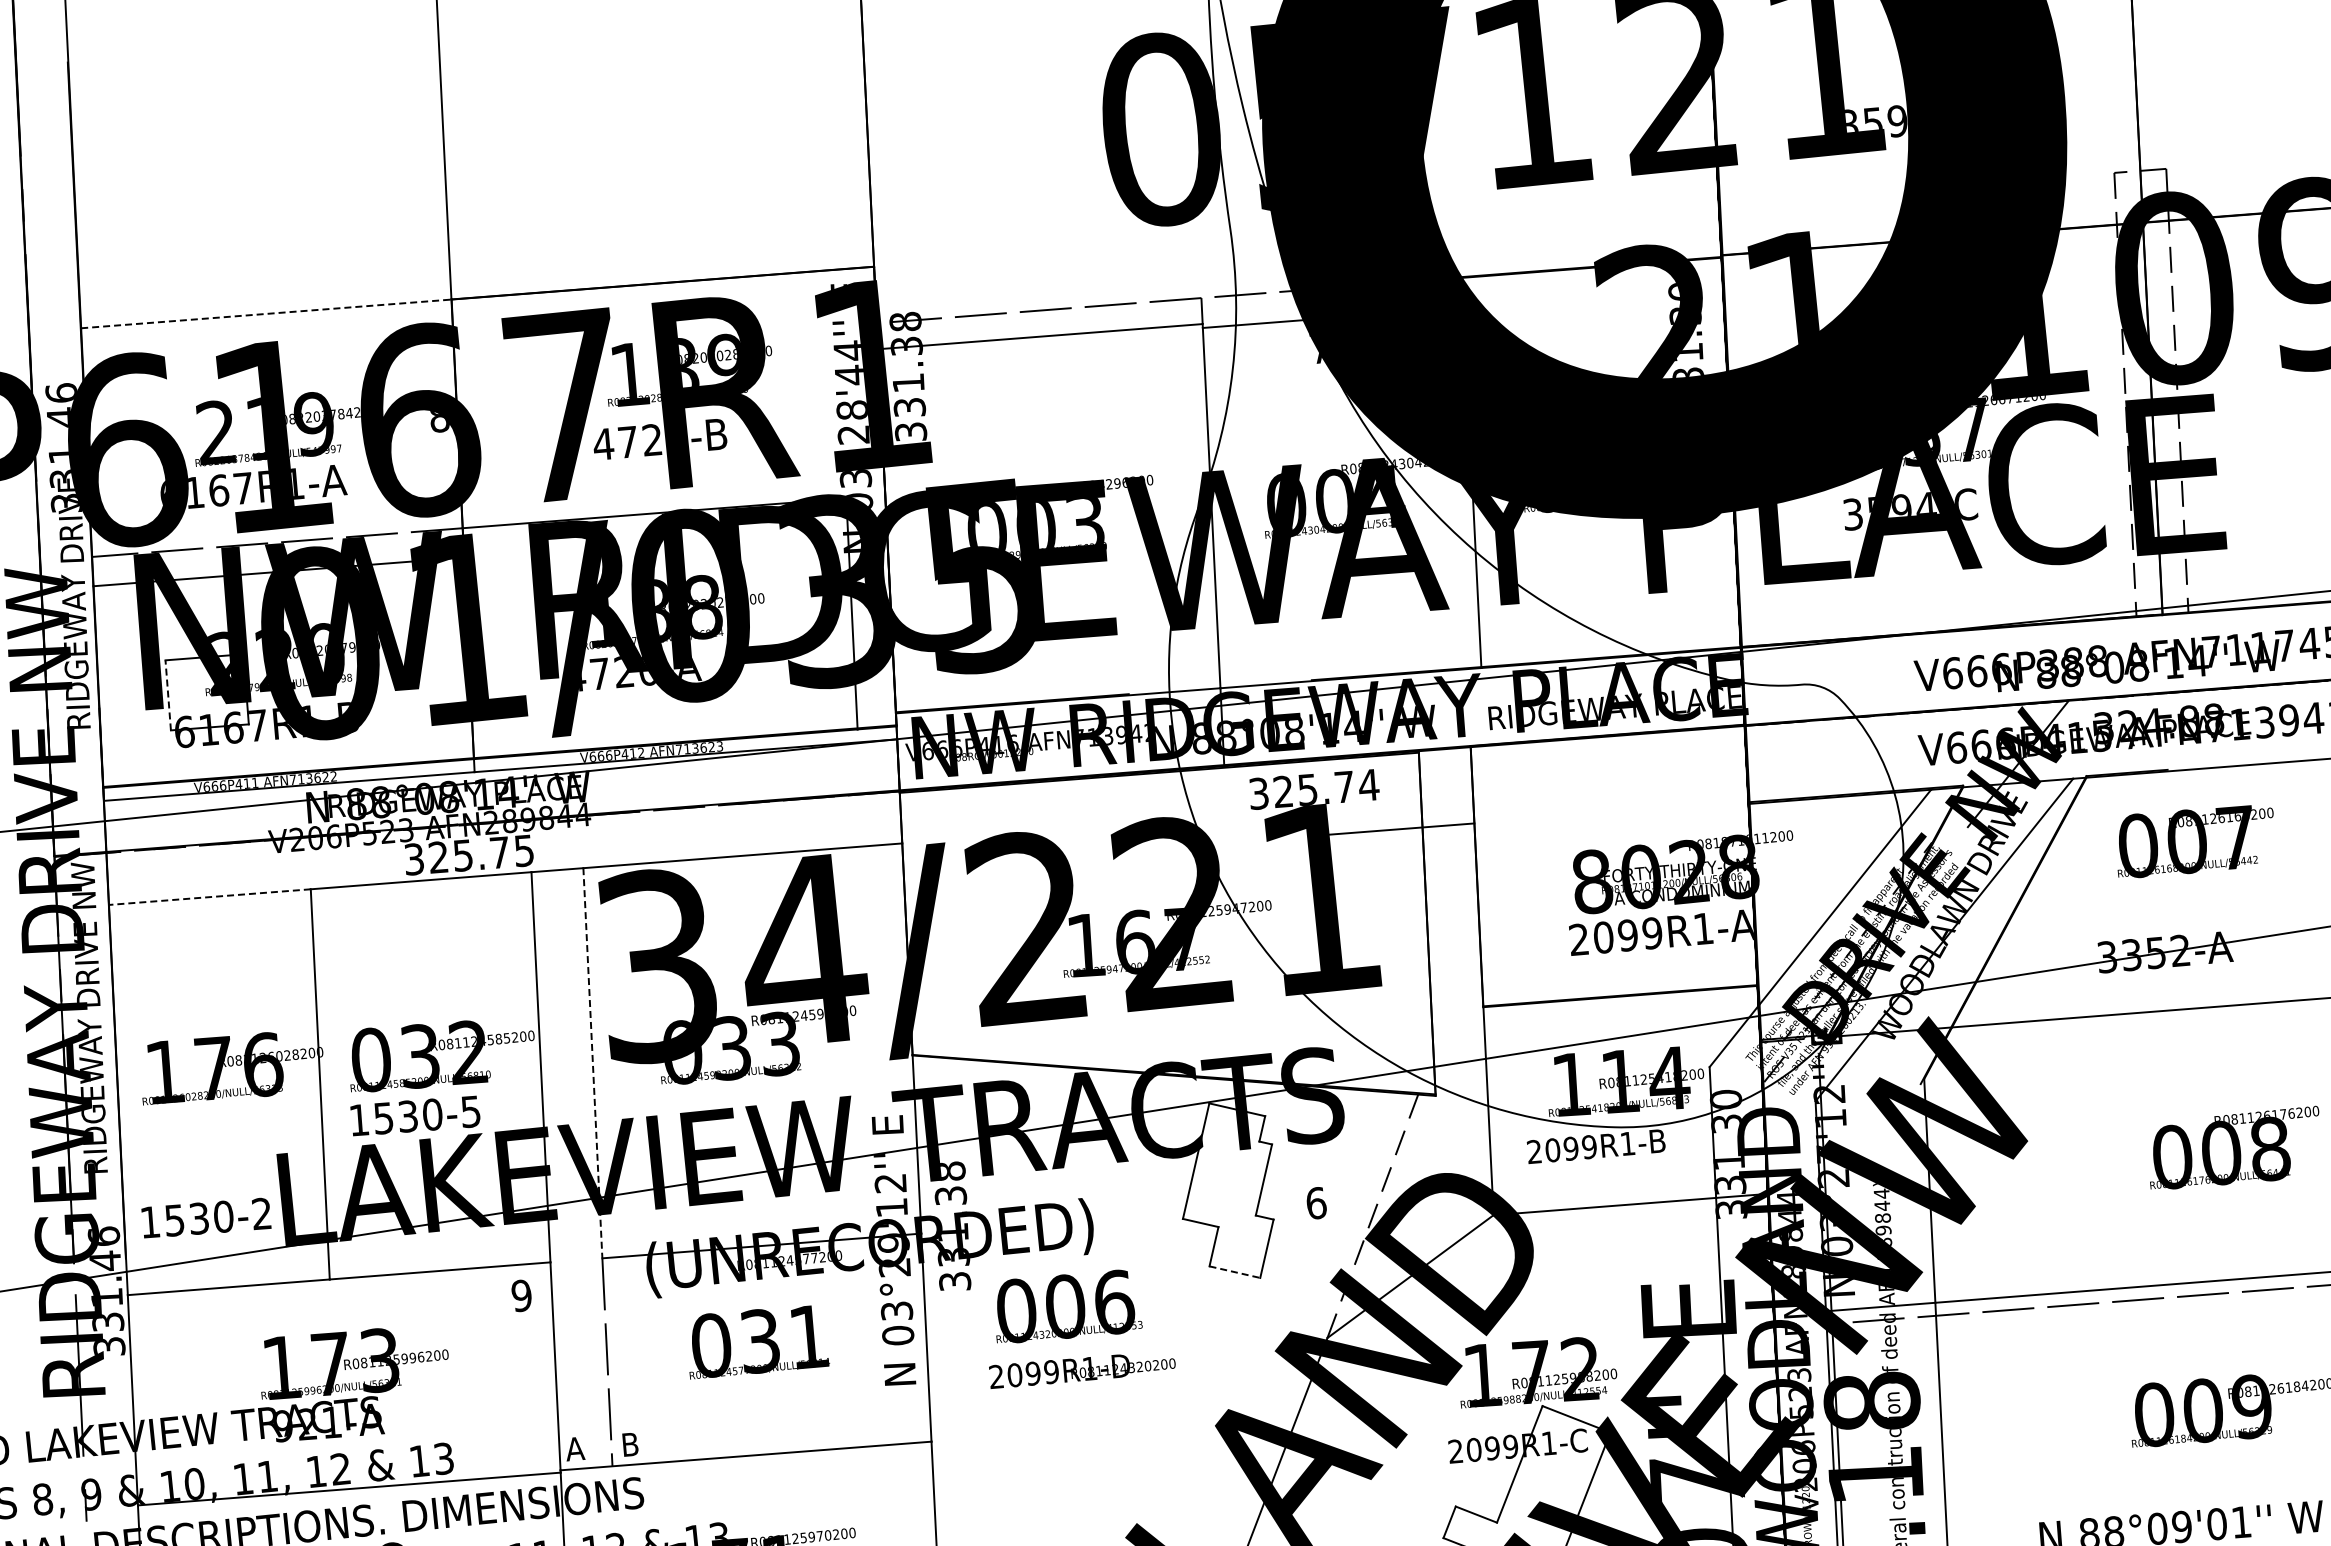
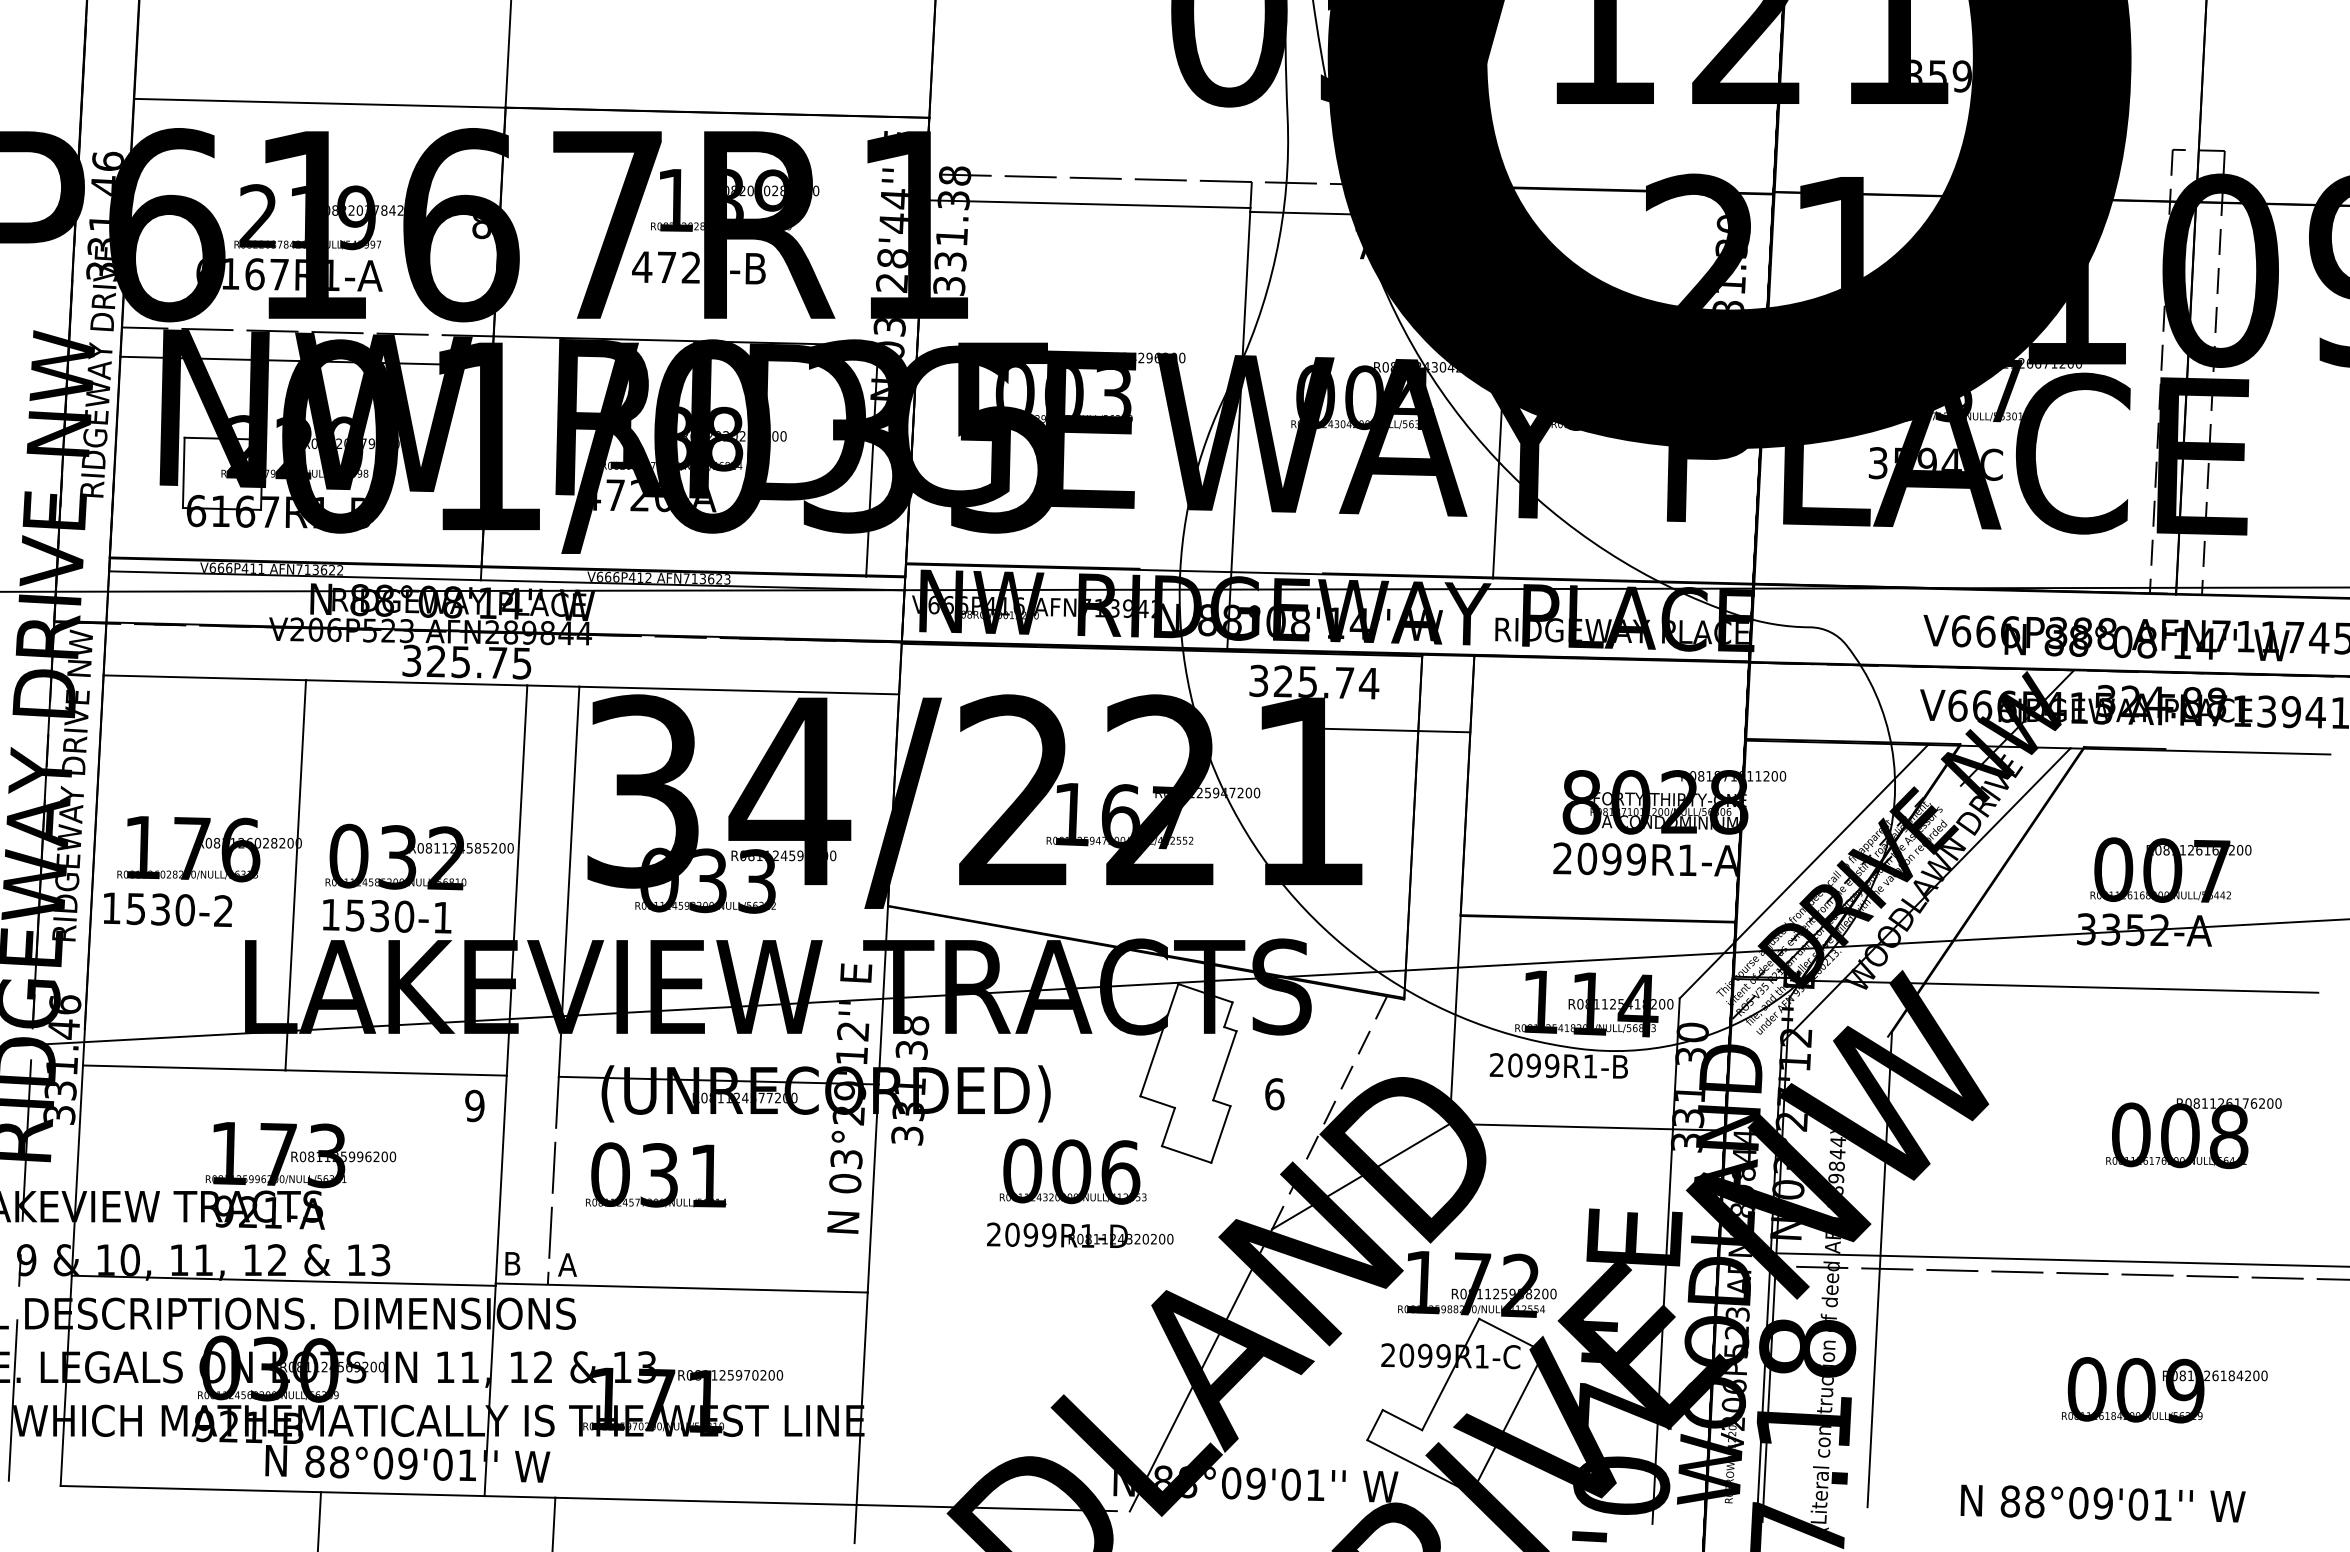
line: (266, 314) -> (320, 103), dashed -> solid
line: (167, 695) -> (183, 472), dashed -> solid
text: (2194, 839) -> (2170, 869), moved
line: (209, 896) -> (204, 677), dashed -> solid
line: (593, 1063) -> (569, 882), dashed -> solid
text: (470, 1111) -> (442, 917), 1530-5 -> 1530-1
text: (206, 1217) -> (168, 909), moved
line: (1235, 1272) -> (1187, 1154), dashed -> solid
text: (1066, 1306) -> (1072, 1171), moved
text: (757, 1340) -> (656, 1174), moved
text: (1082, 1368) -> (1080, 1234), moved
text: (629, 1444) -> (567, 1264), B -> A
text: (574, 1448) -> (511, 1263), A -> B

